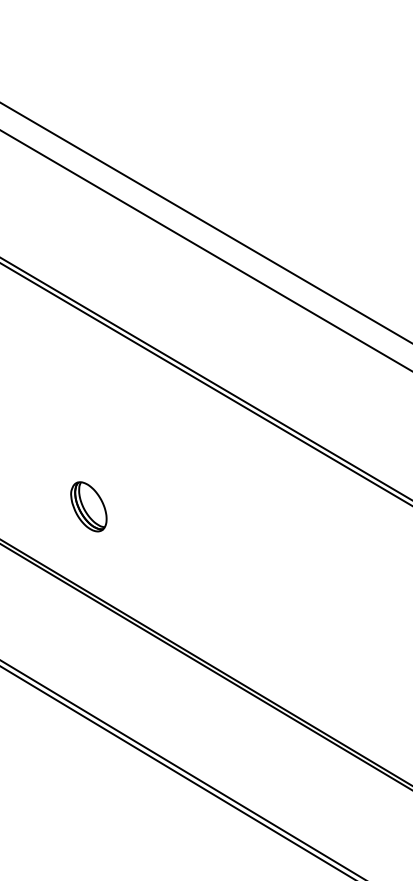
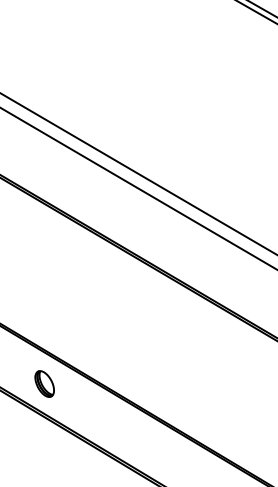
part: (88, 505) -> (44, 383), moved

